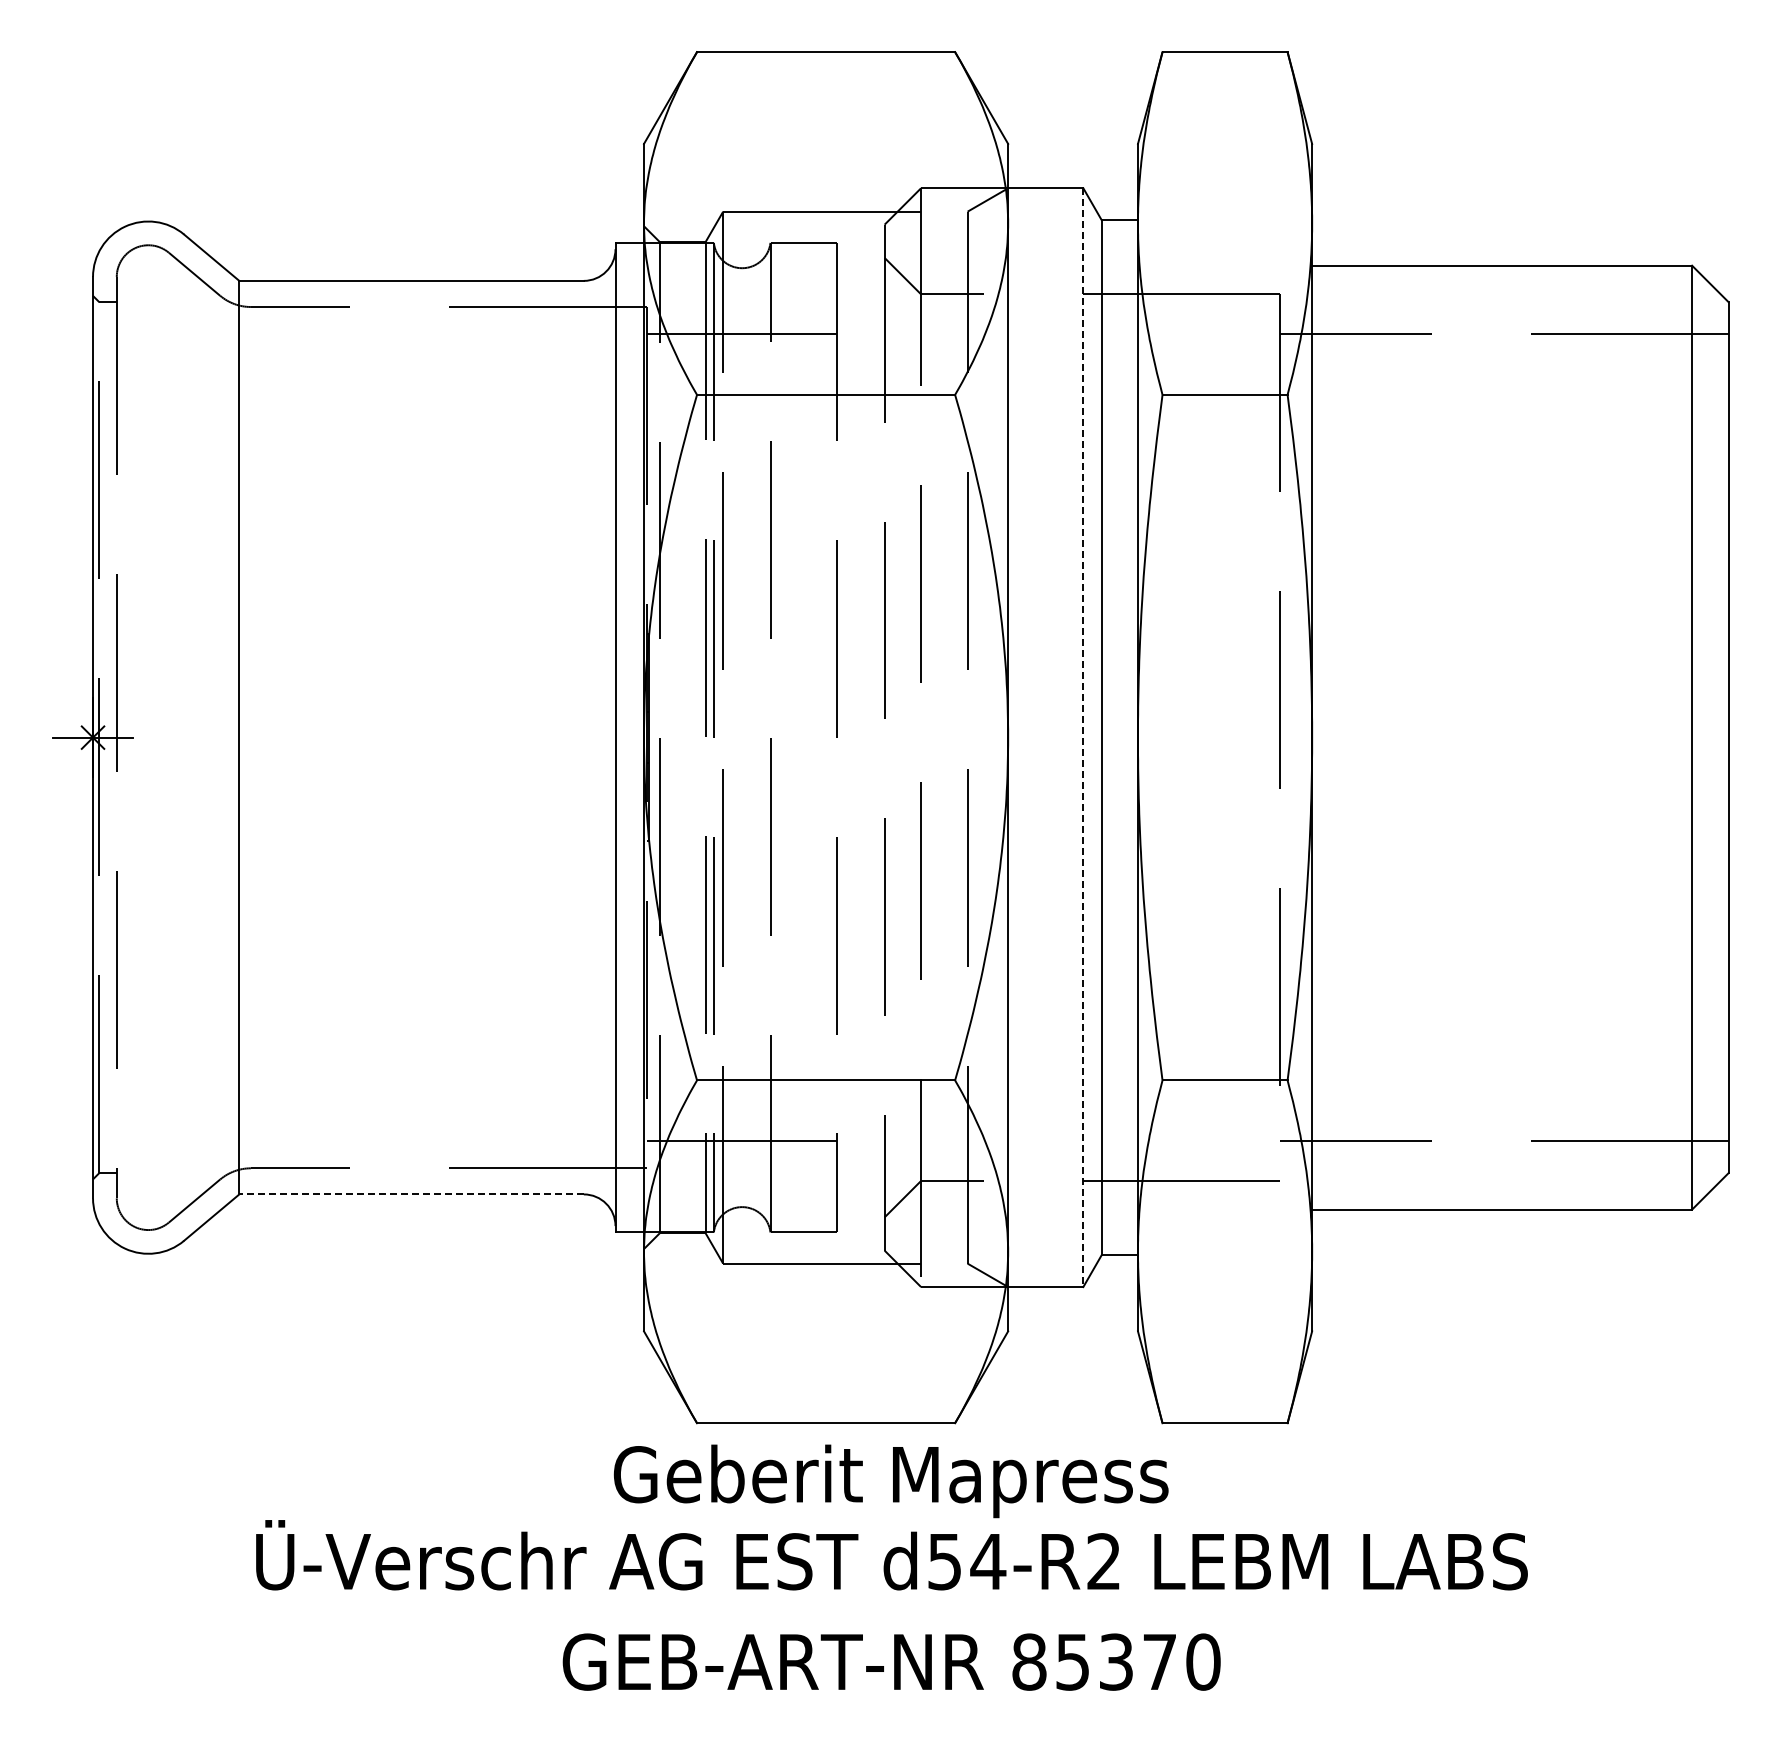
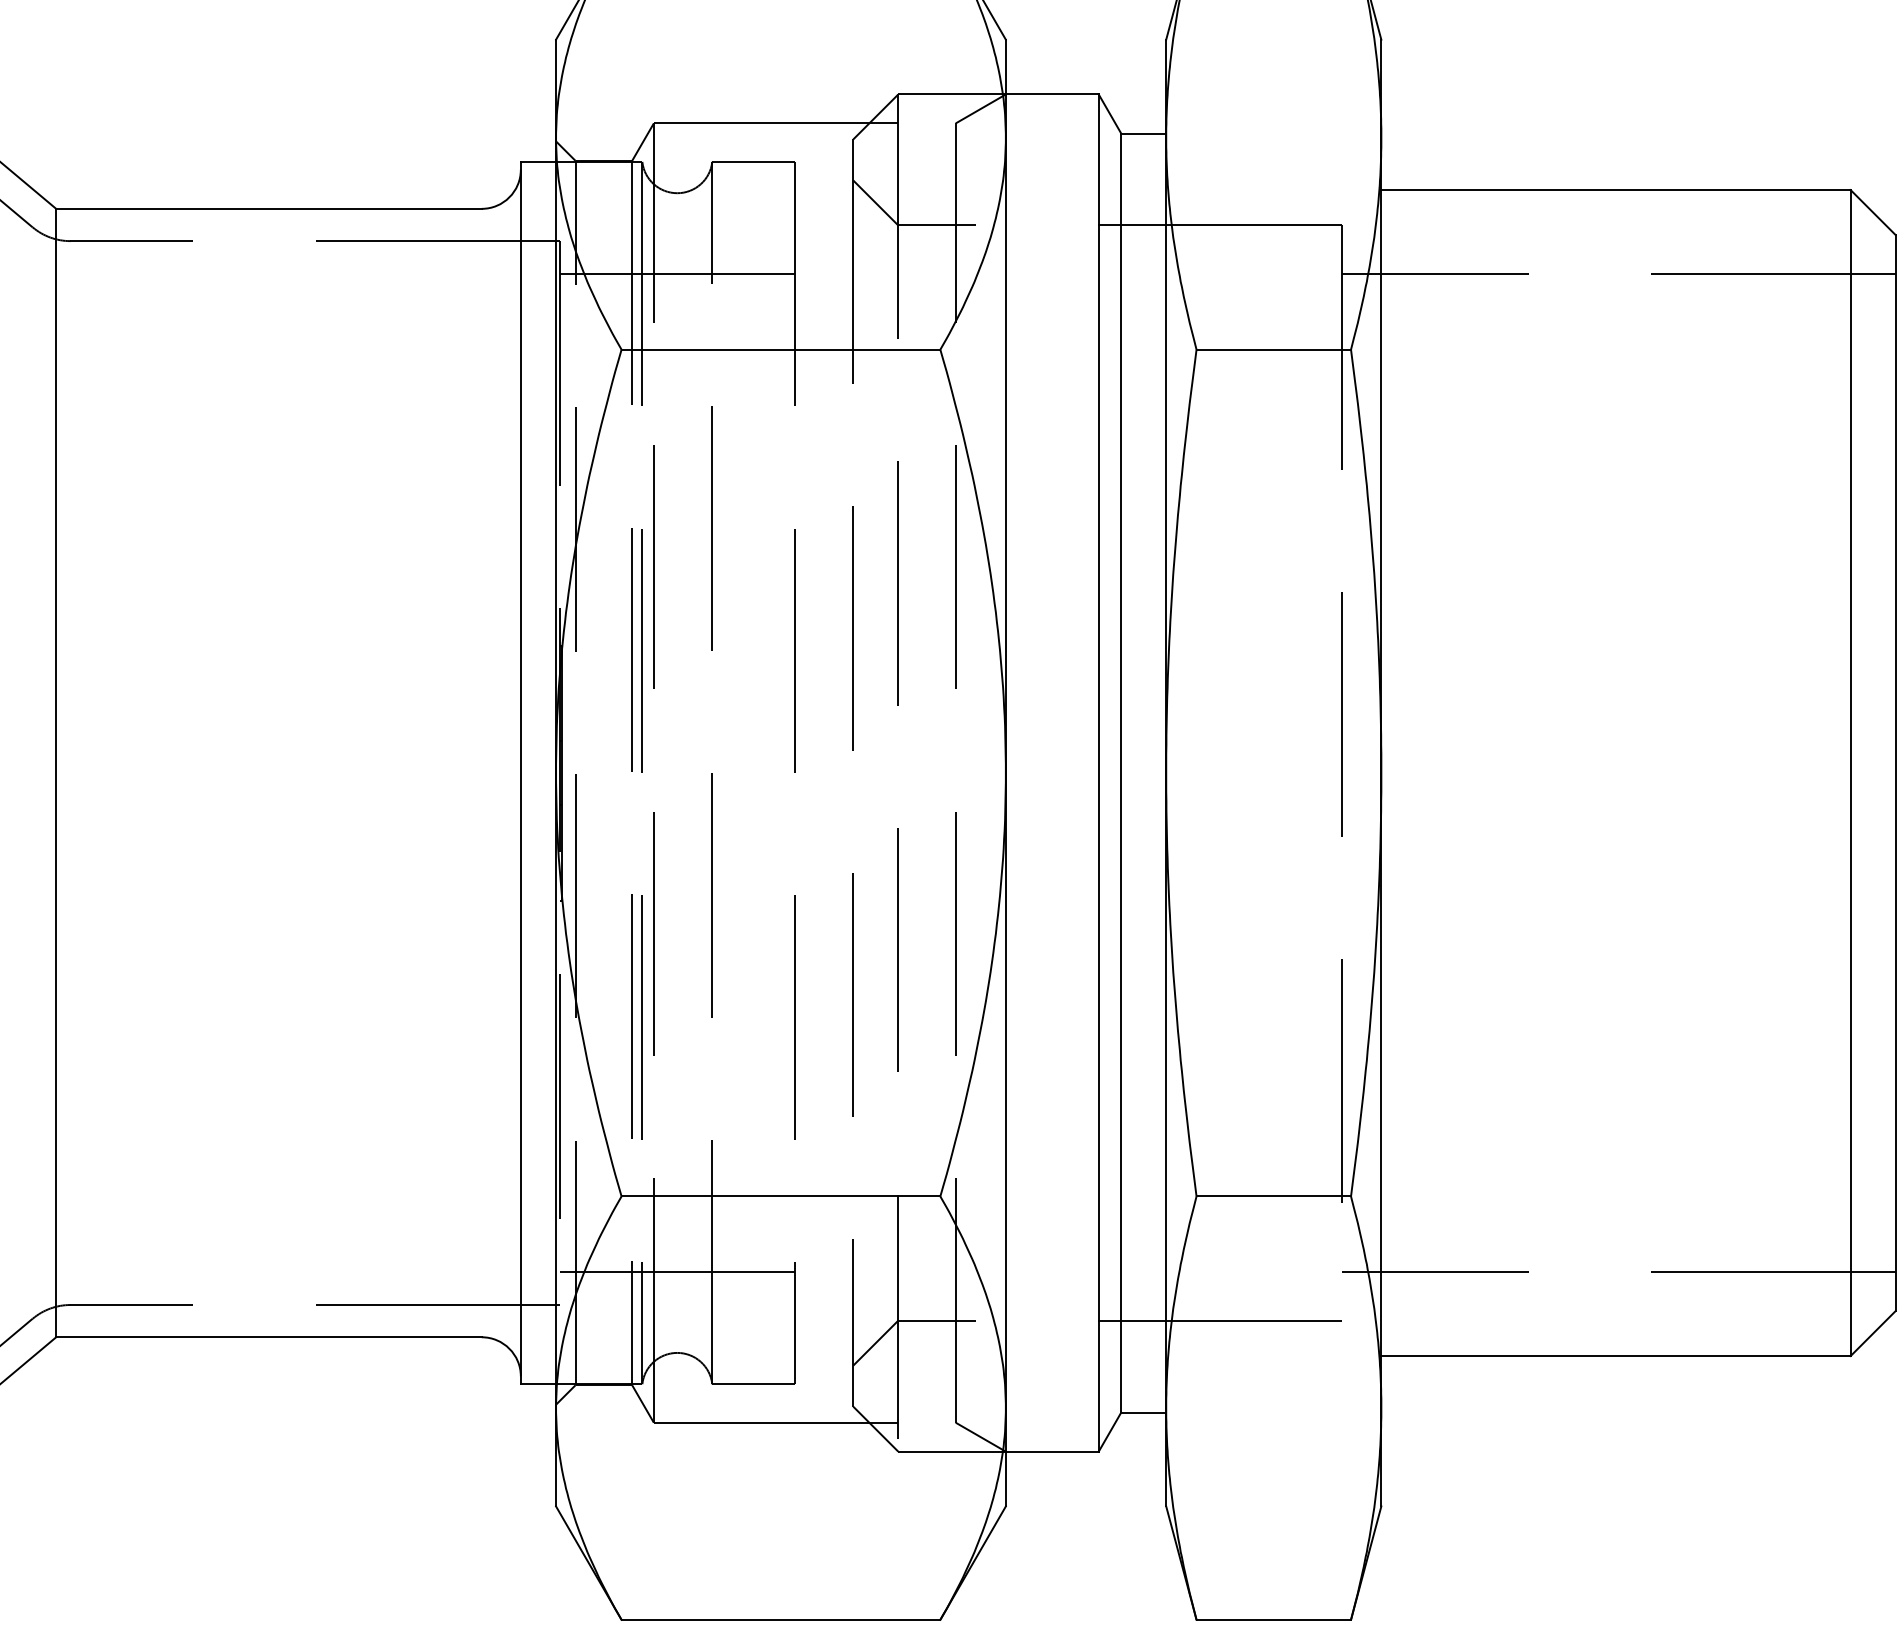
line: (1083, 738) -> (1098, 774), dashed -> solid
line: (411, 1194) -> (268, 1337), dashed -> solid

